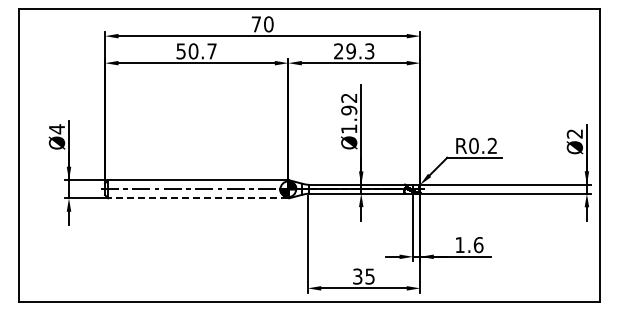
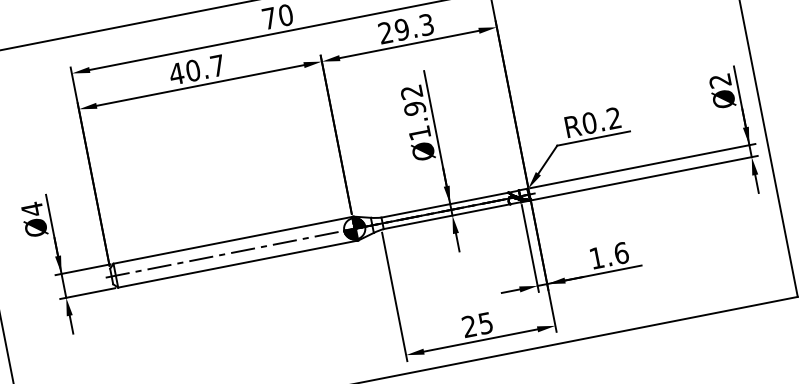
text: (181, 51) -> (177, 73), 50.7 -> 40.7
line: (197, 198) -> (236, 264), dashed -> solid
text: (357, 276) -> (469, 326), 35 -> 25

